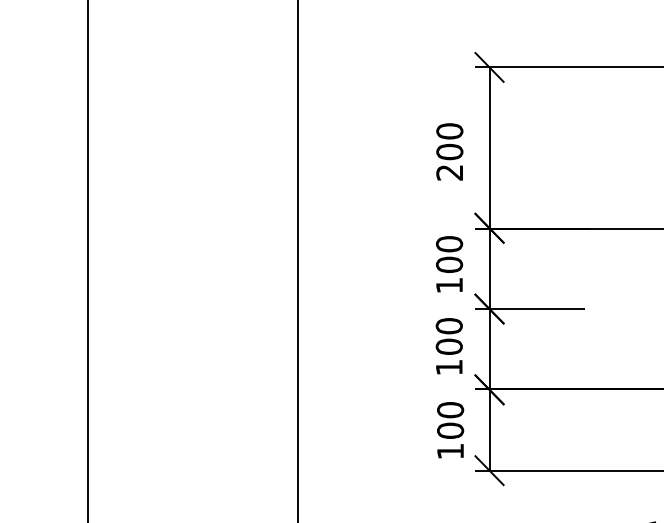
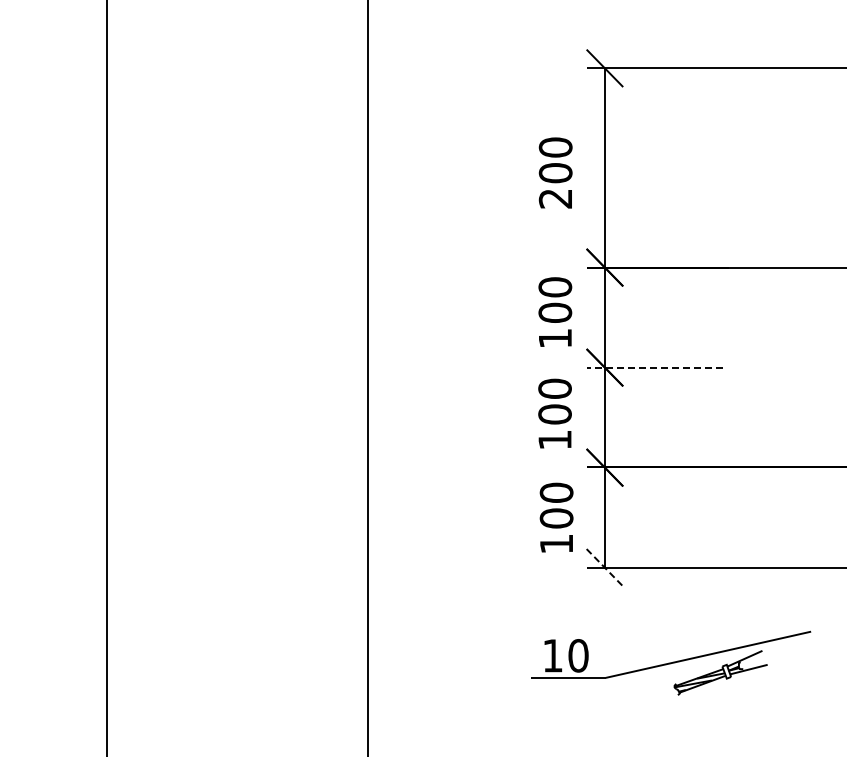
line: (529, 309) -> (654, 368), solid -> dashed
line: (490, 471) -> (605, 568), solid -> dashed

